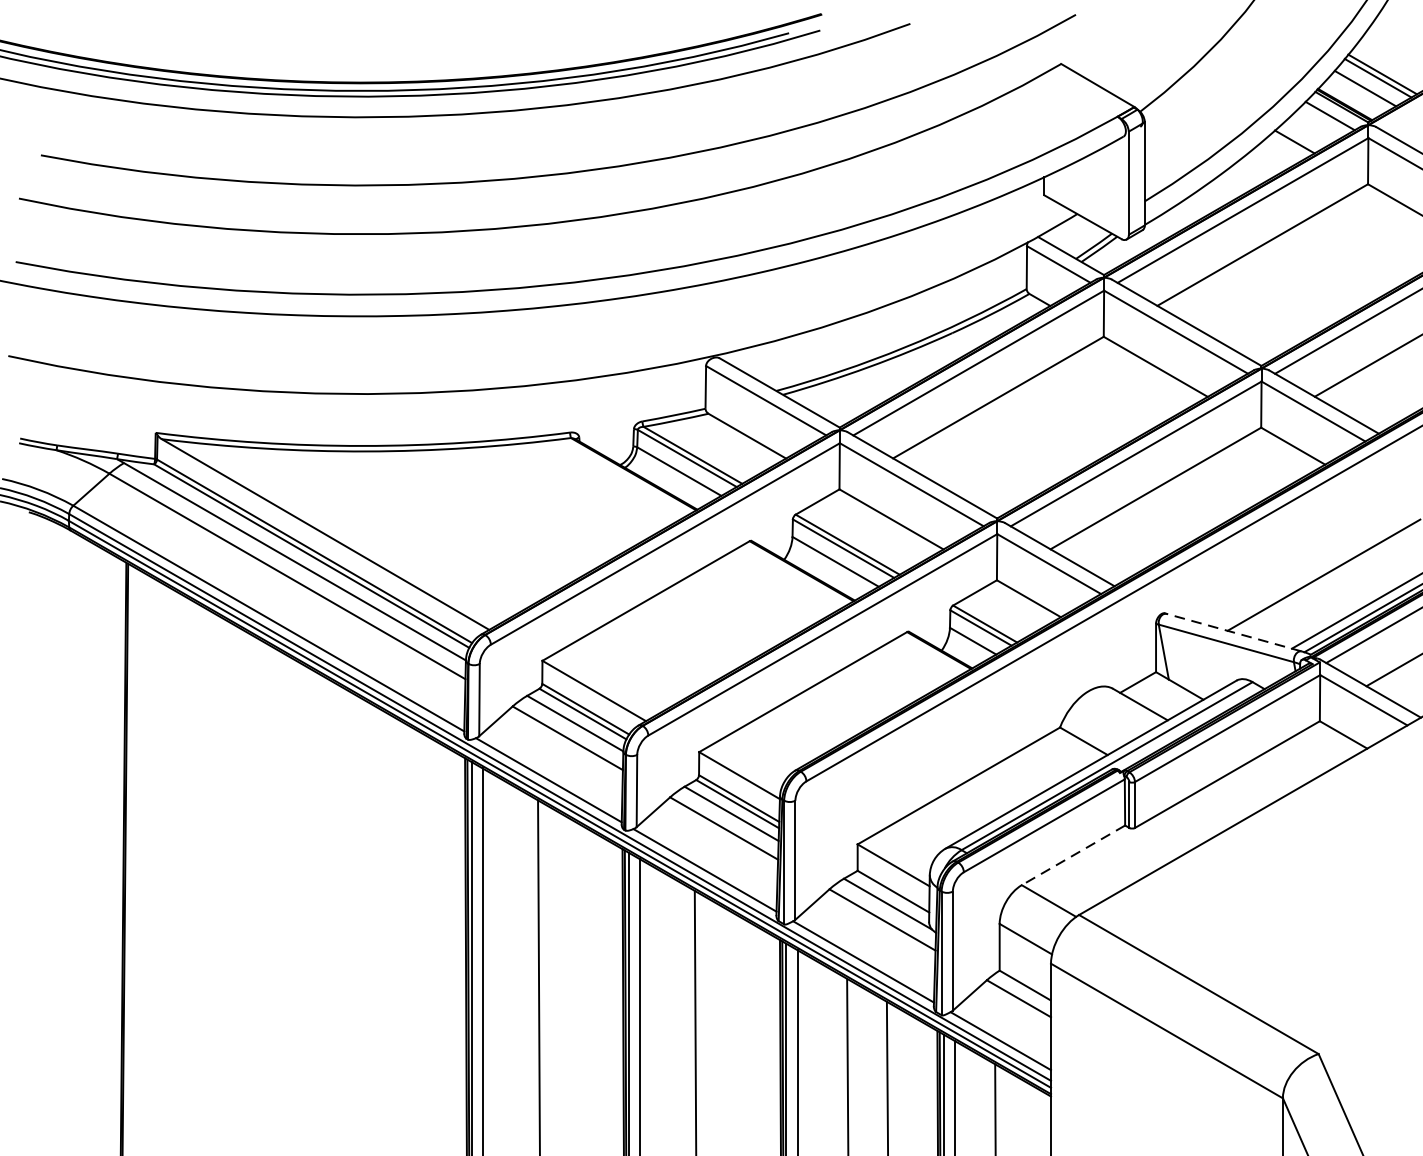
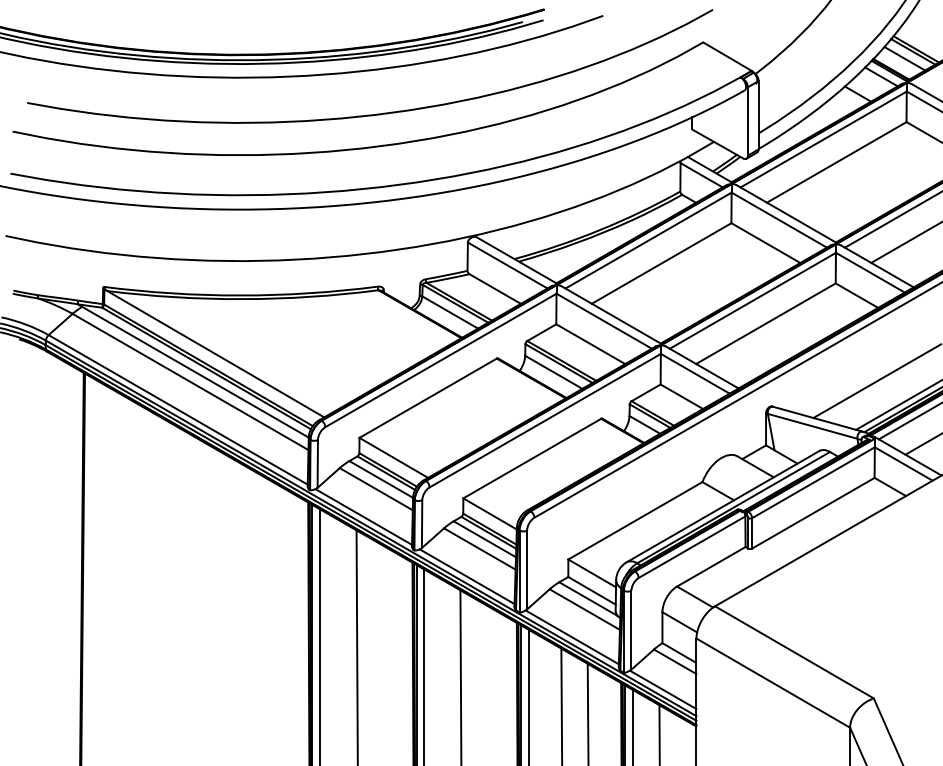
line: (1233, 633) -> (817, 419), dashed -> solid
line: (1073, 854) -> (711, 566), dashed -> solid

